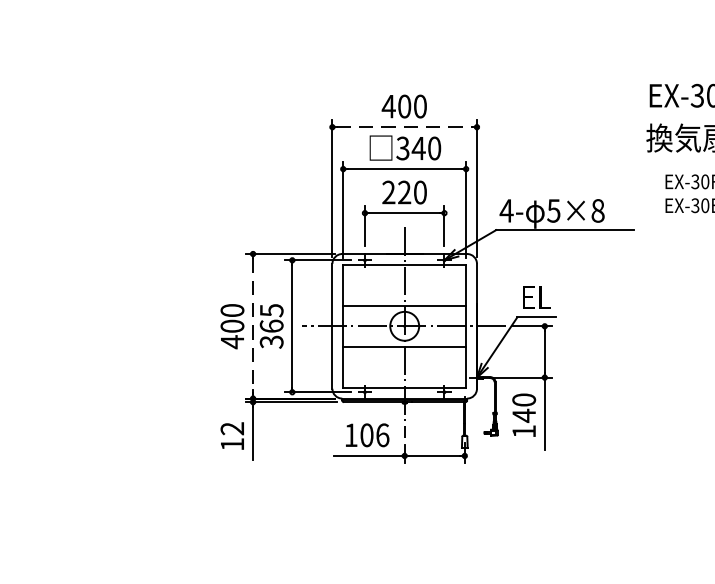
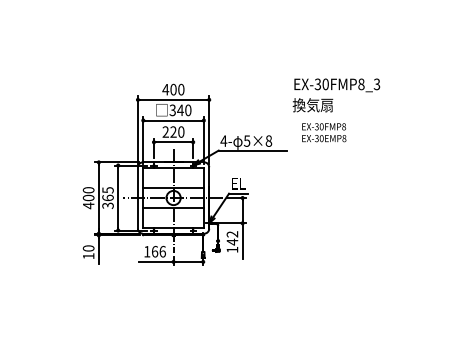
line: (406, 126) -> (174, 99), dashed -> solid
line: (252, 327) -> (98, 198), dashed -> solid
text: (524, 400) -> (232, 234), 140 -> 142
text: (232, 428) -> (88, 248), 12 -> 10
text: (365, 434) -> (154, 251), 106 -> 166

